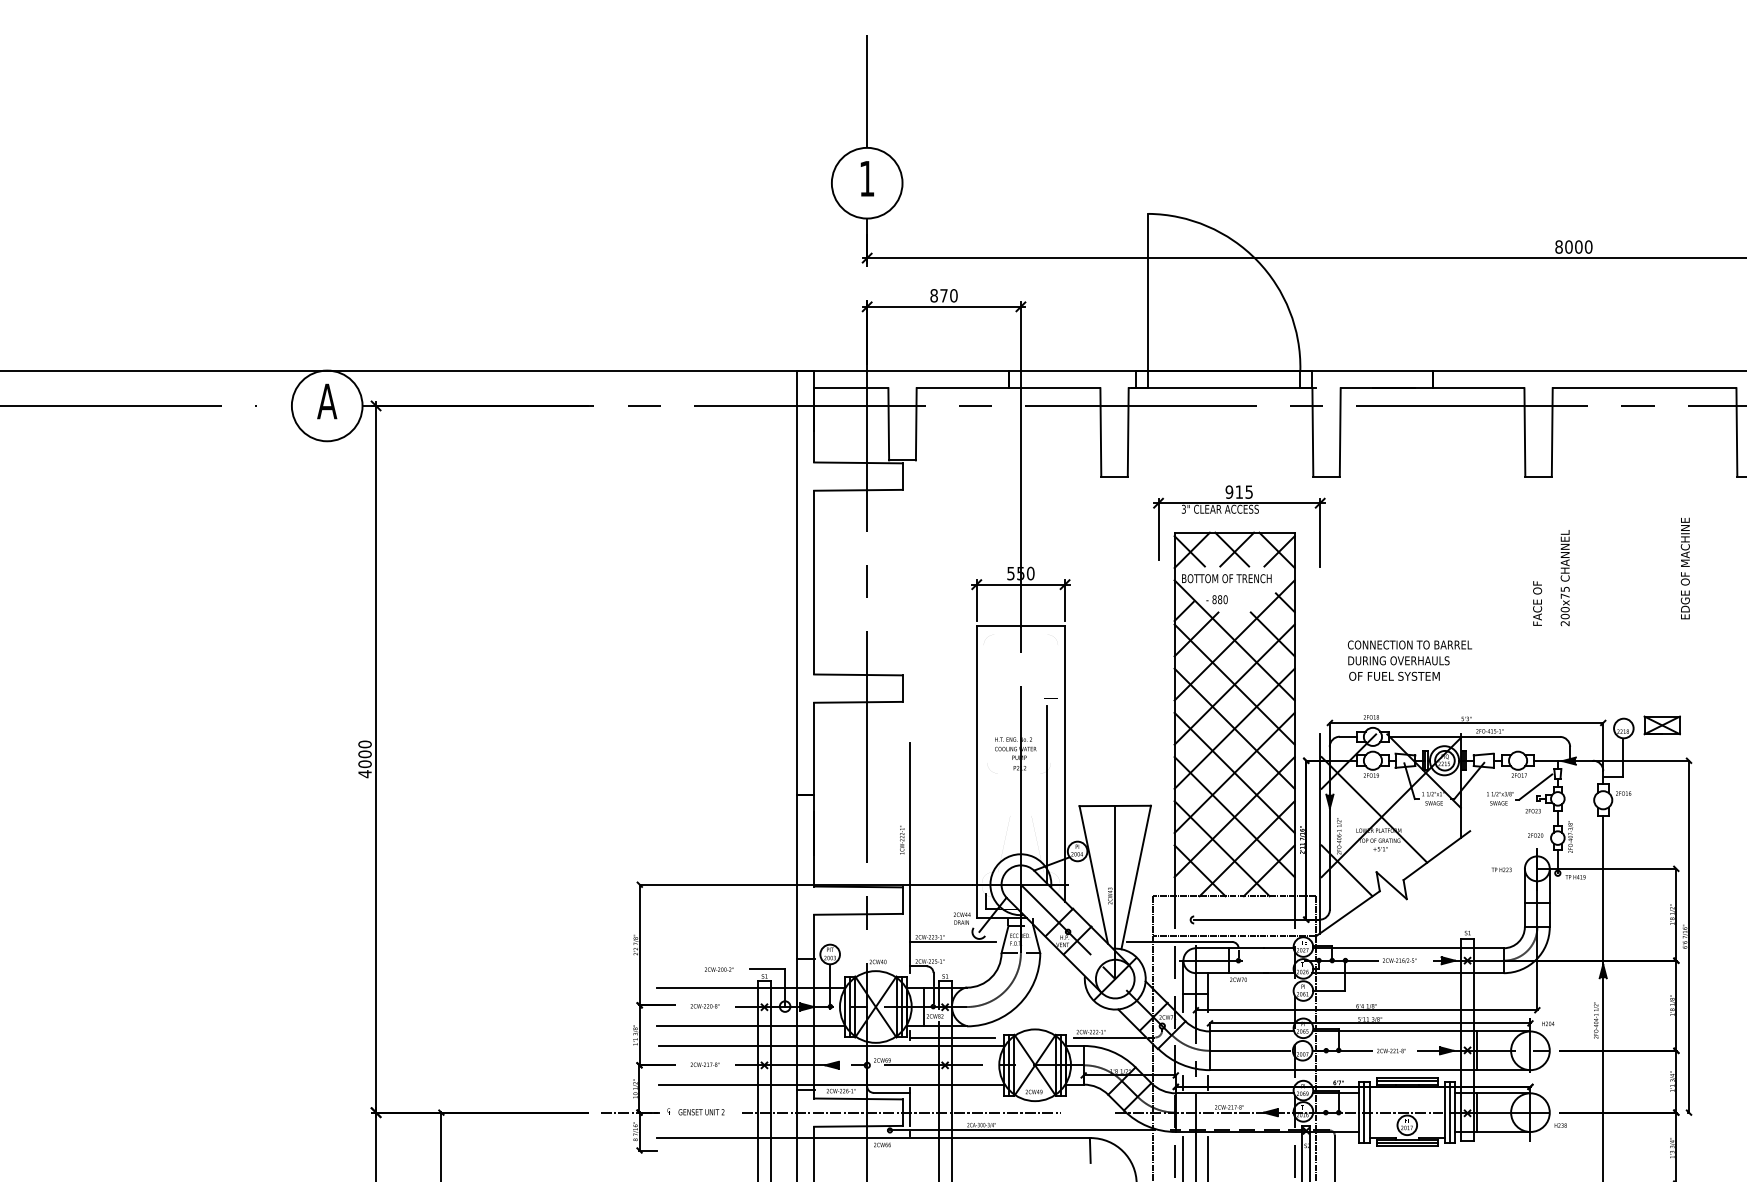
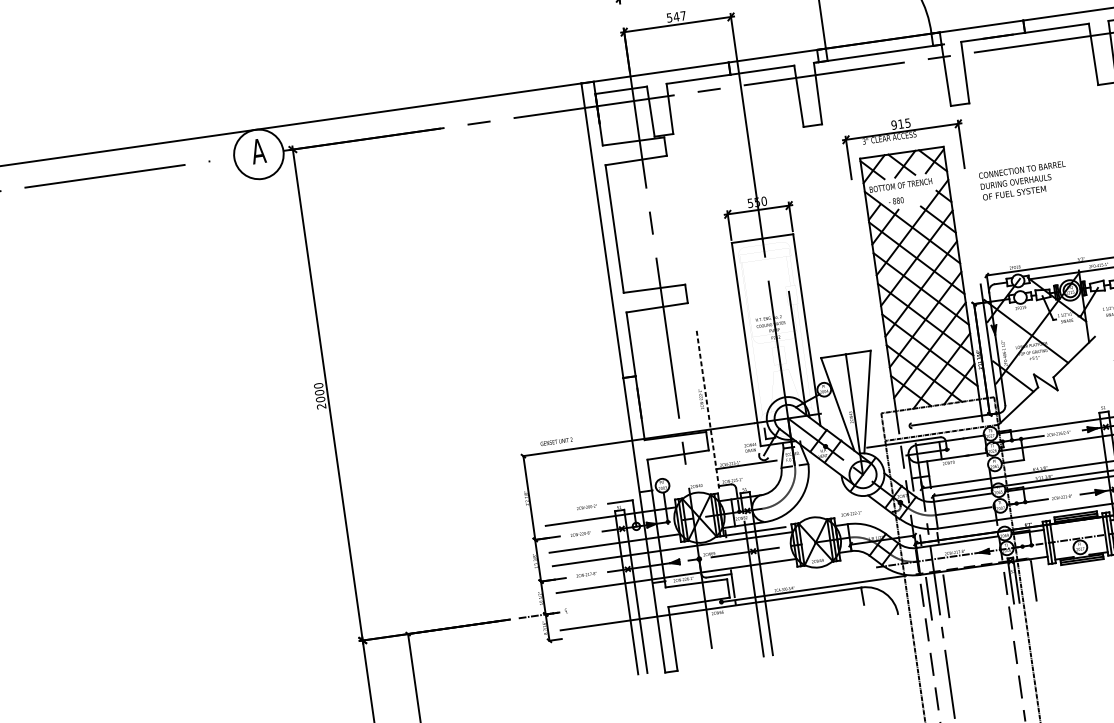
text: (943, 295) -> (676, 16), 870 -> 547
text: (1409, 660) -> (1023, 180), moved
text: (364, 774) -> (321, 406), 4000 -> 2000
line: (909, 858) -> (708, 411), solid -> dashed
line: (1108, 1037) -> (864, 515), removed
text: (701, 1112) -> (556, 442), moved
line: (901, 1112) -> (727, 588), removed

